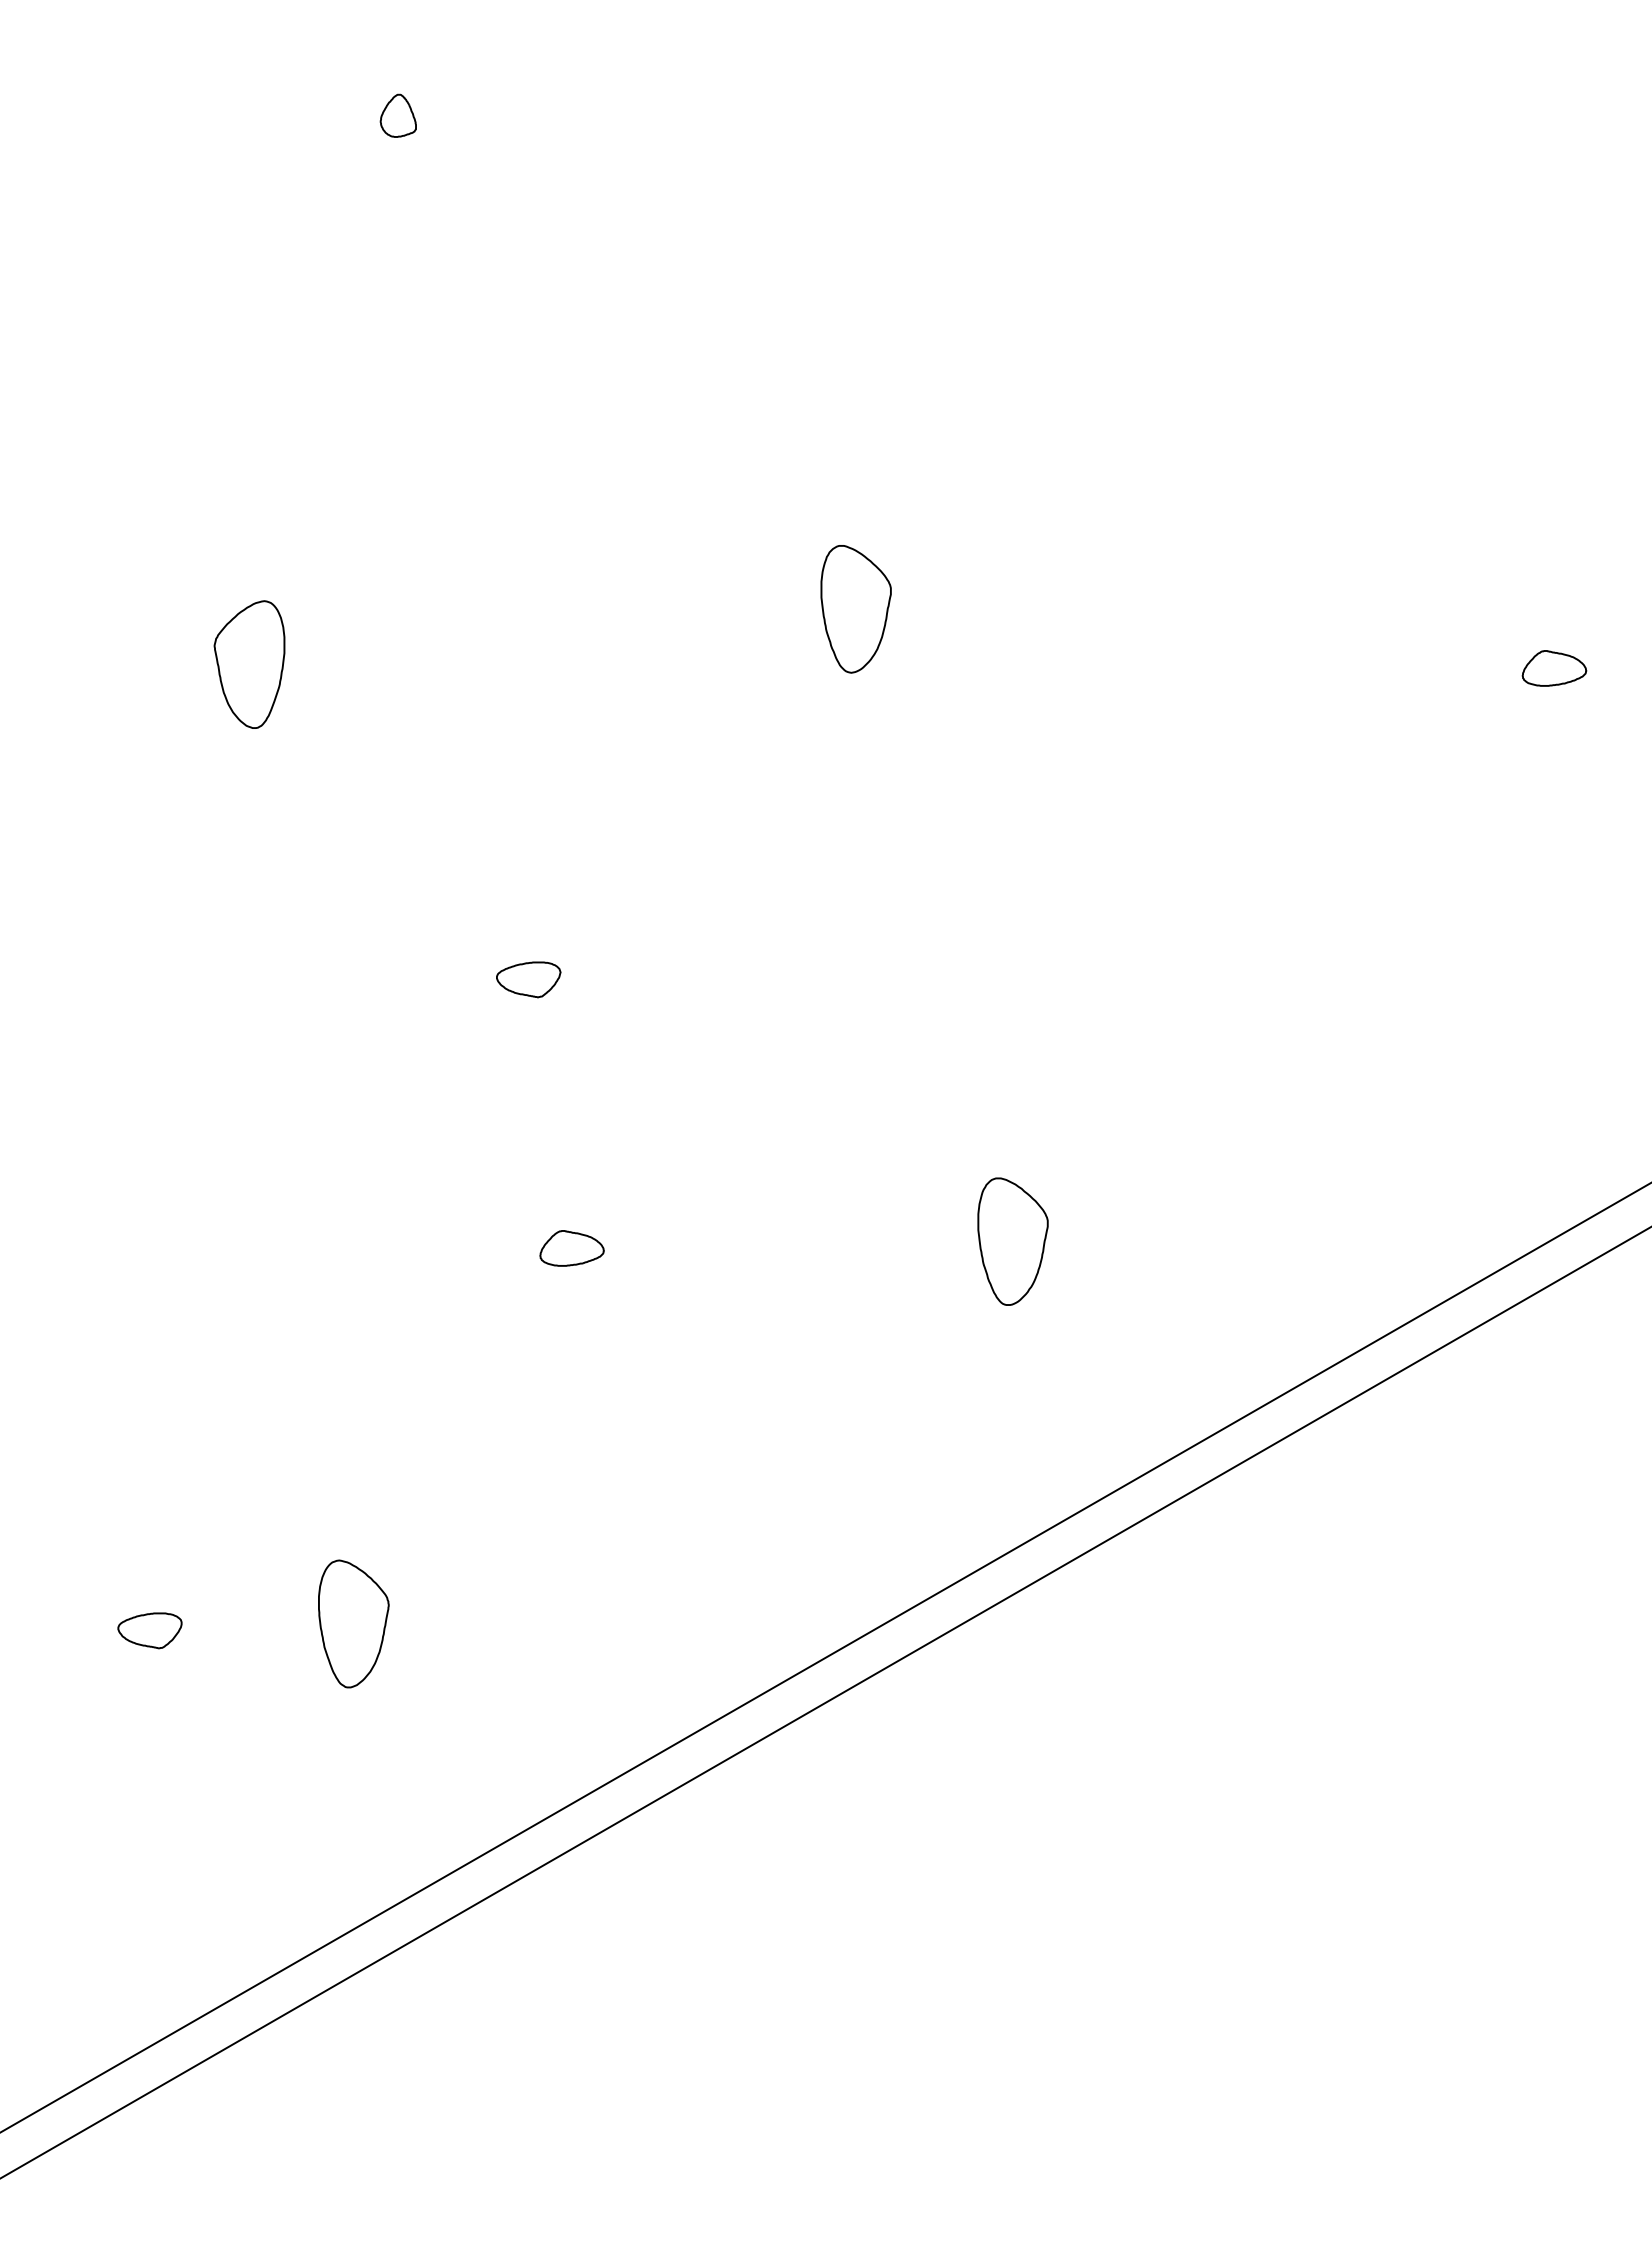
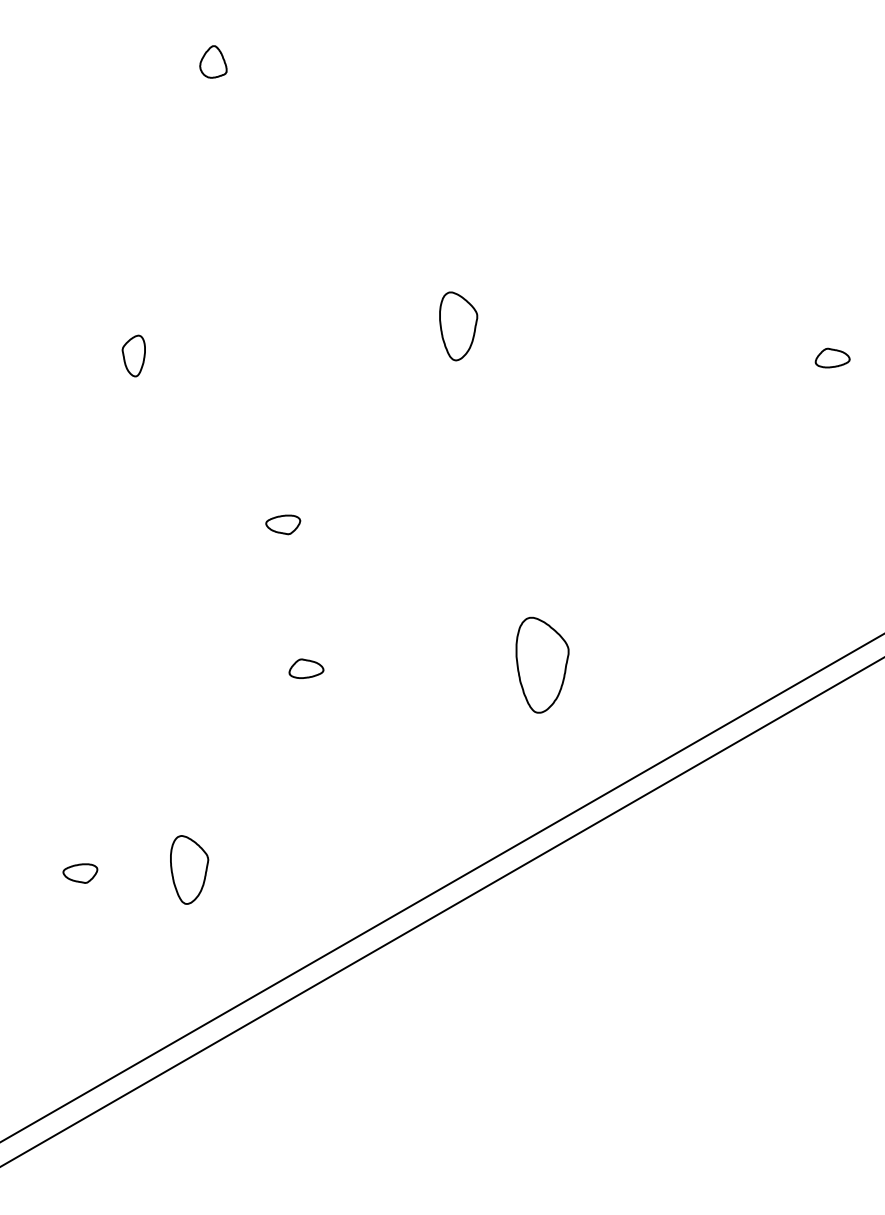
part: (398, 116) -> (213, 62), size x1.4
part: (249, 663) -> (133, 355), size x0.6
part: (1012, 1240) -> (542, 664), size x1.4

